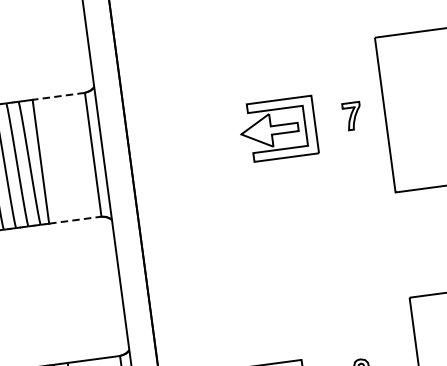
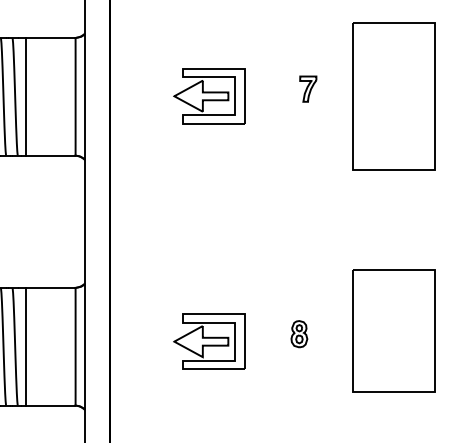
line: (58, 96) -> (50, 38), dashed -> solid
part: (352, 115) -> (308, 88), moved
part: (278, 129) -> (209, 96), moved
line: (75, 220) -> (50, 155), dashed -> solid

